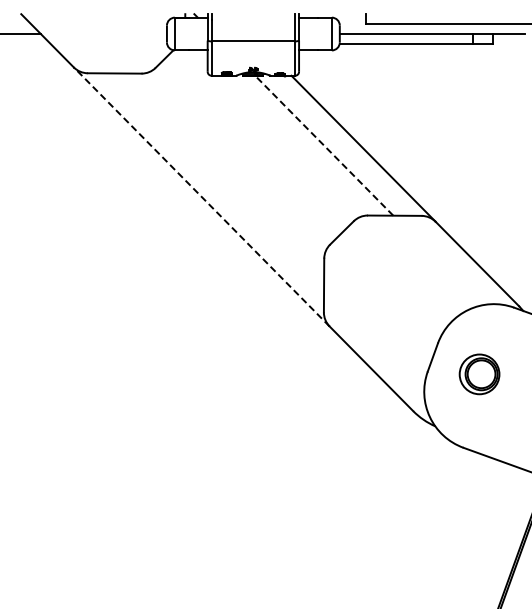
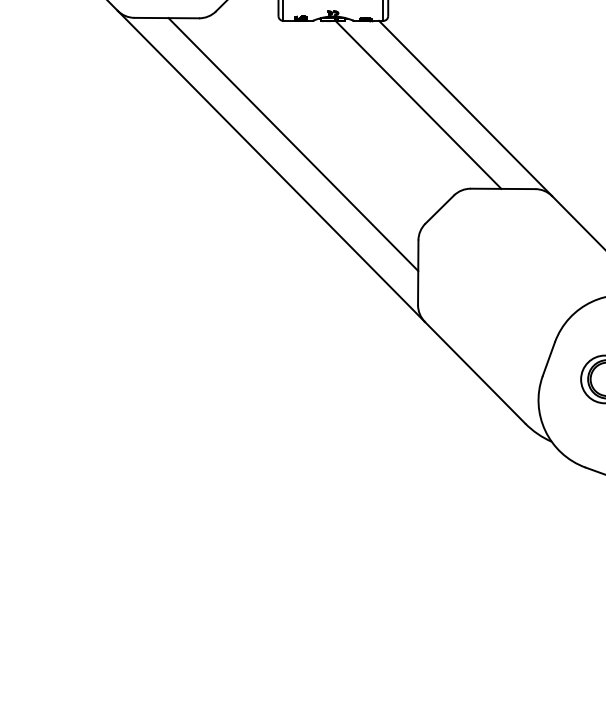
line: (324, 145) -> (418, 104), dashed -> solid
line: (220, 178) -> (293, 144), added
line: (201, 196) -> (271, 165), dashed -> solid

